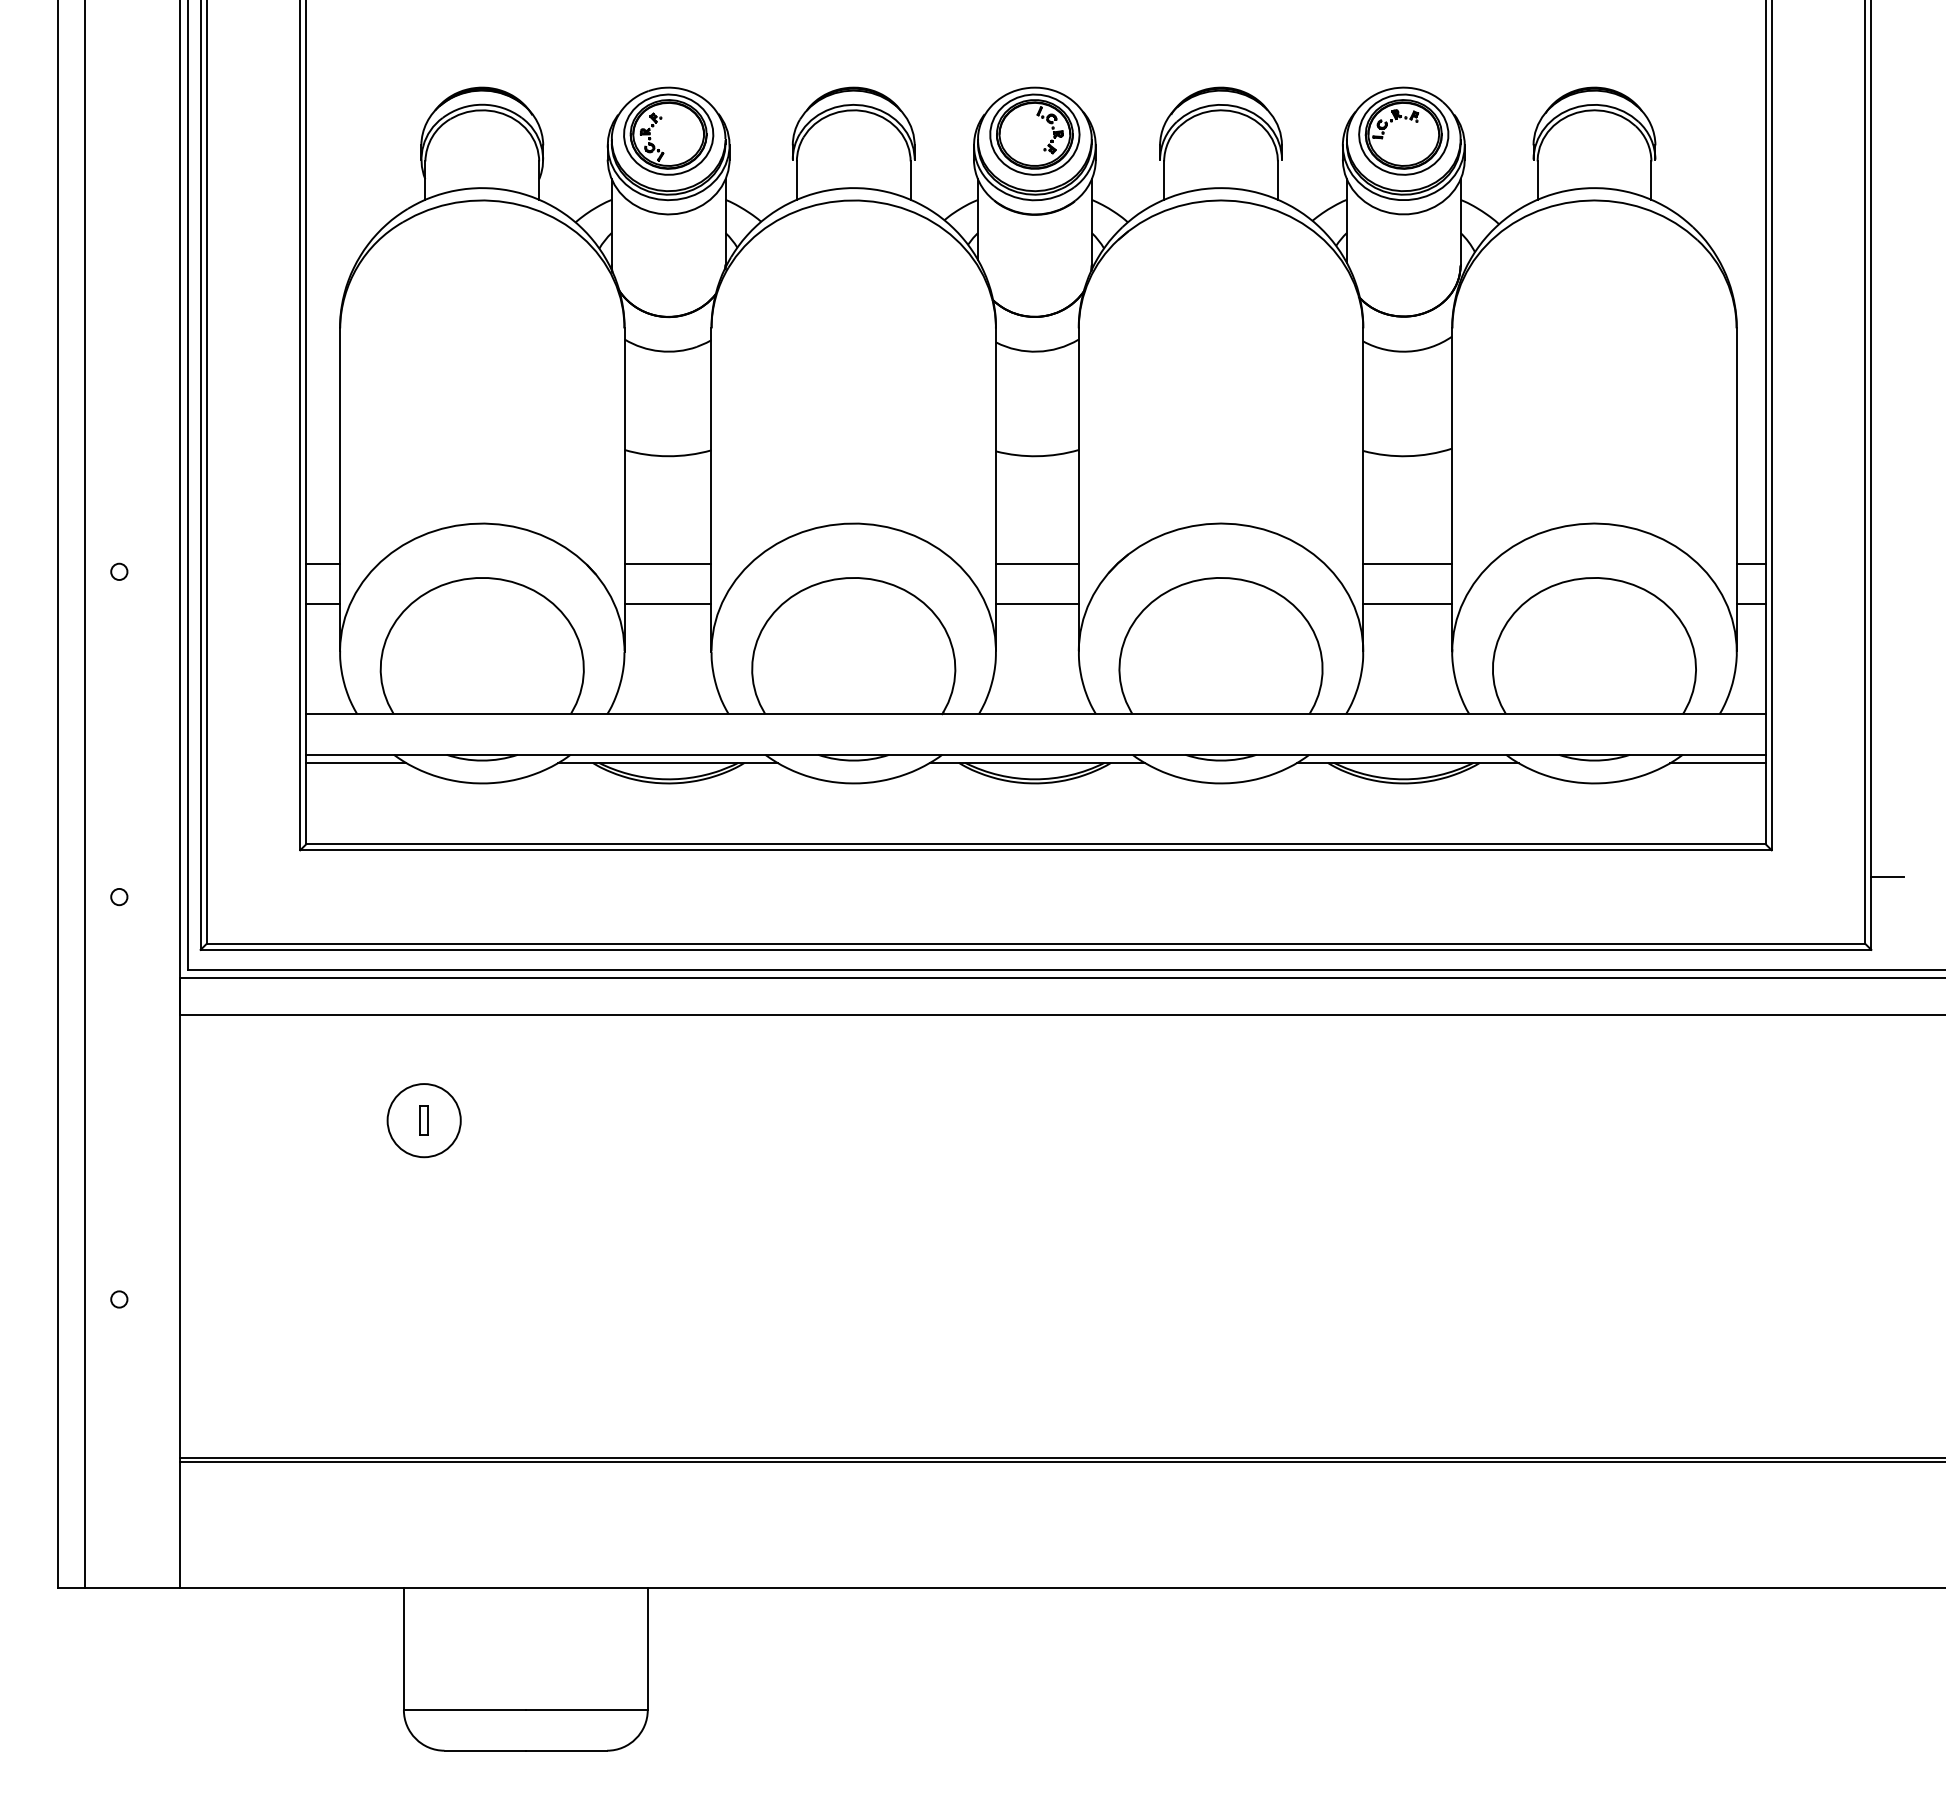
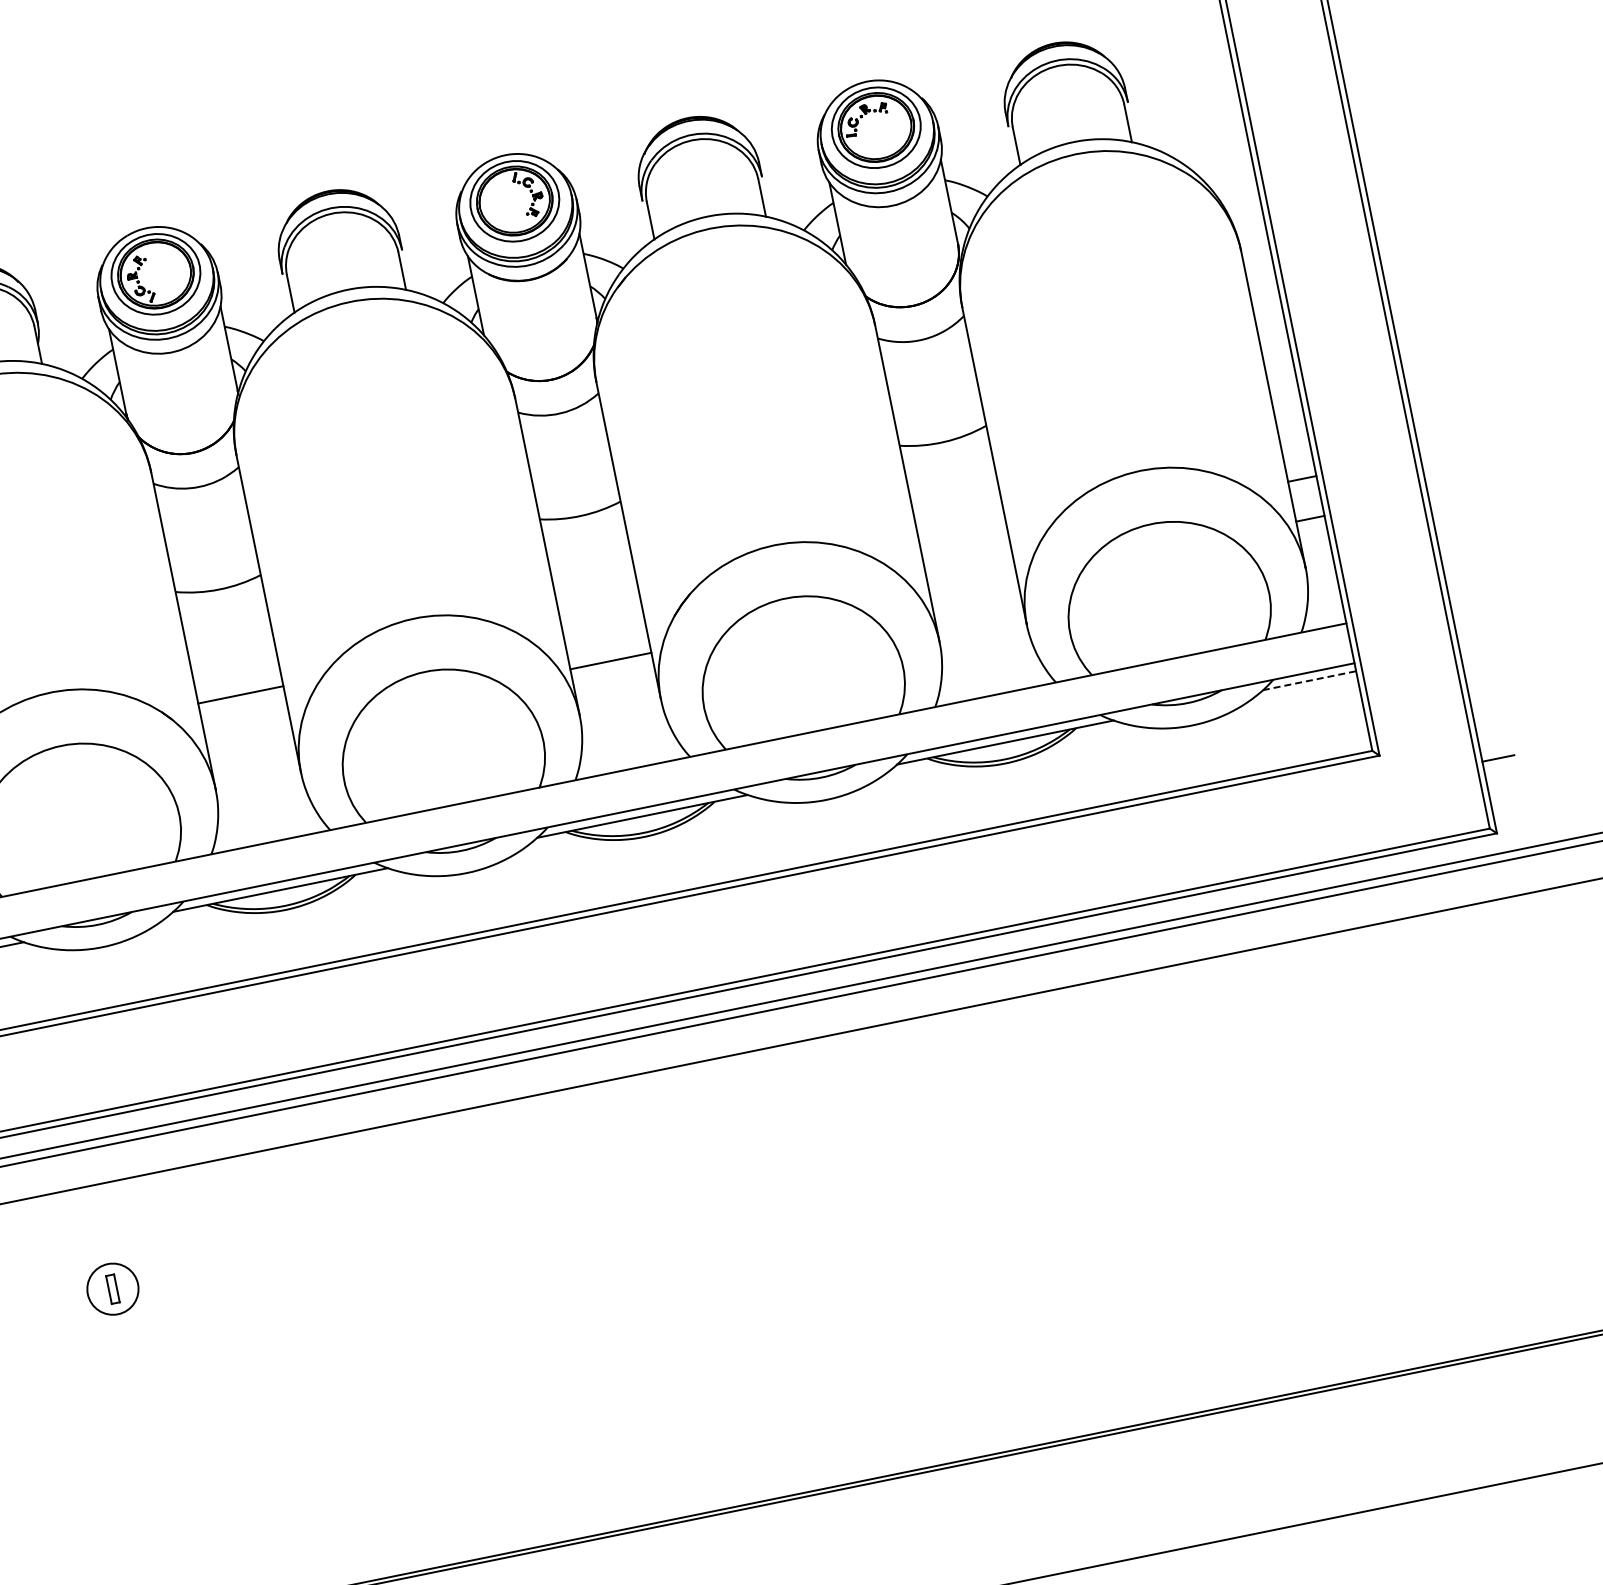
line: (1037, 563) -> (602, 620), removed
line: (1407, 563) -> (965, 547), removed
line: (667, 604) -> (248, 734), removed
line: (1407, 604) -> (973, 587), removed
line: (1718, 762) -> (1309, 680), solid -> dashed
circle: (423, 1120) -> (112, 1289), size x0.7

